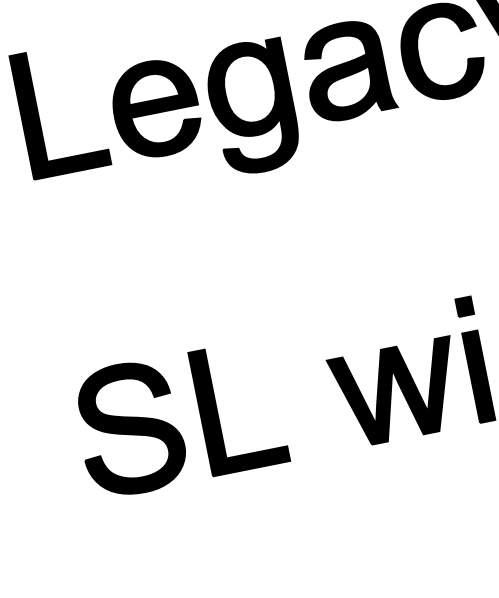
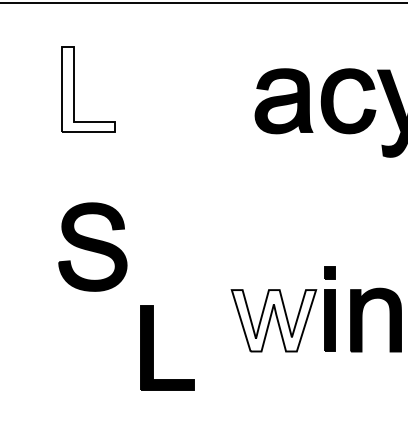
fill: (59, 110) -> (88, 89), removed
part: (204, 116) -> (183, 112), removed
fill: (396, 392) -> (273, 320), removed
part: (218, 410) -> (153, 347), moved
part: (129, 427) -> (92, 246), moved

